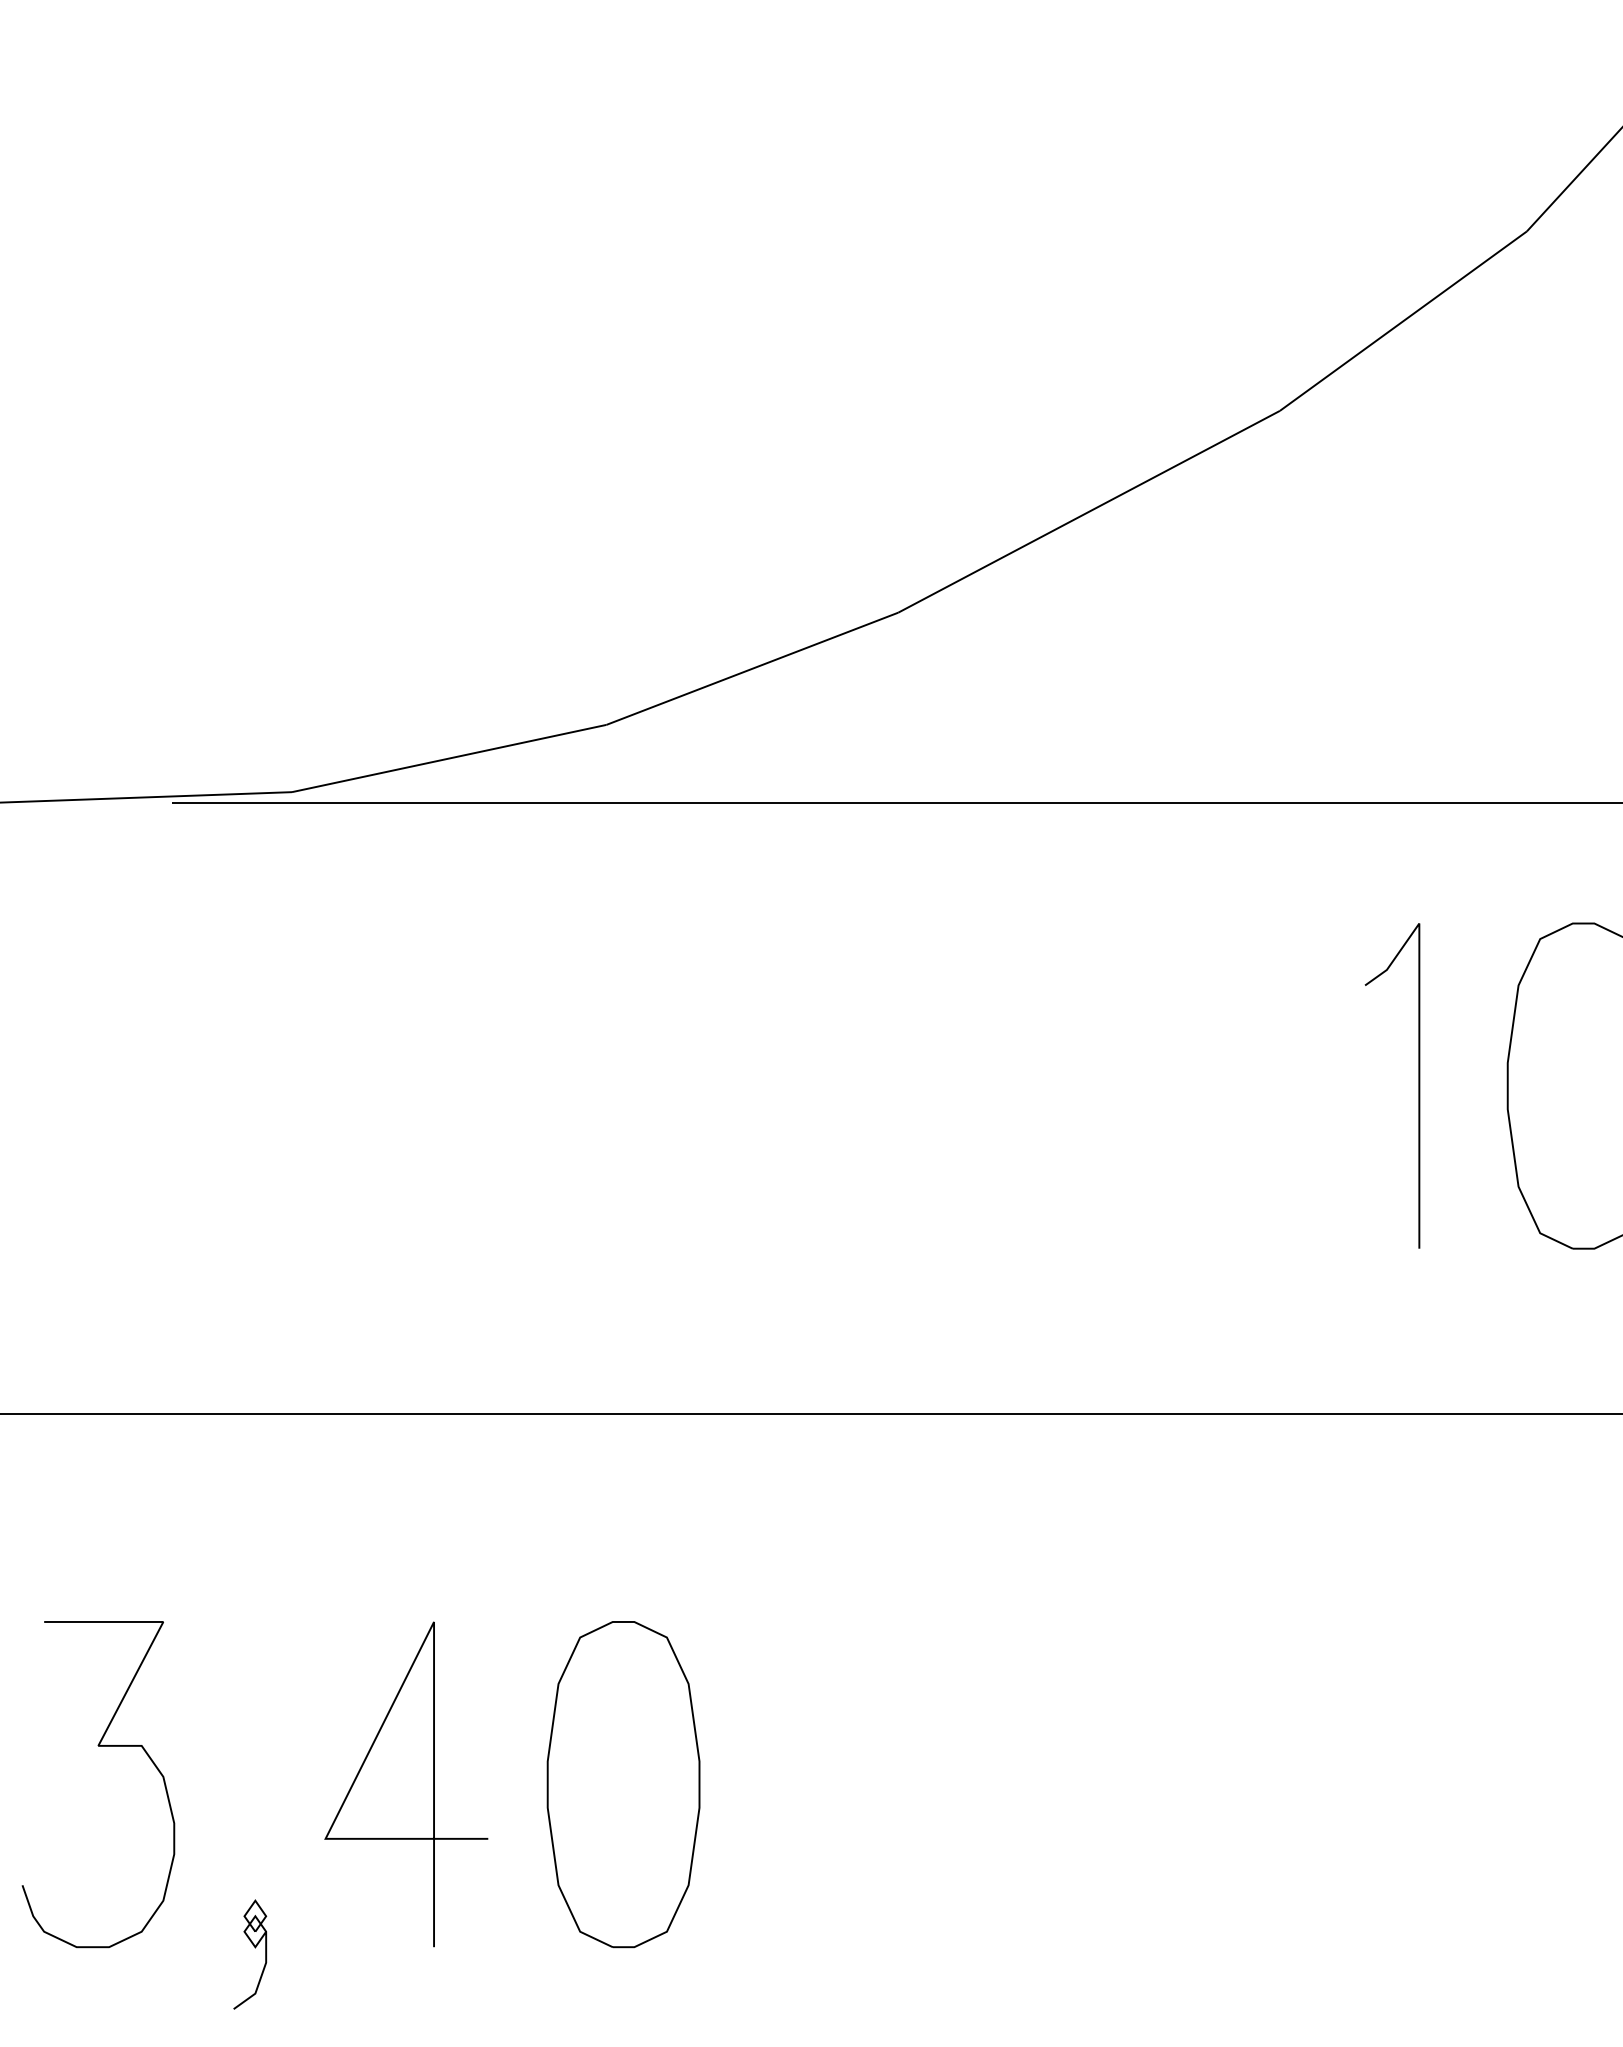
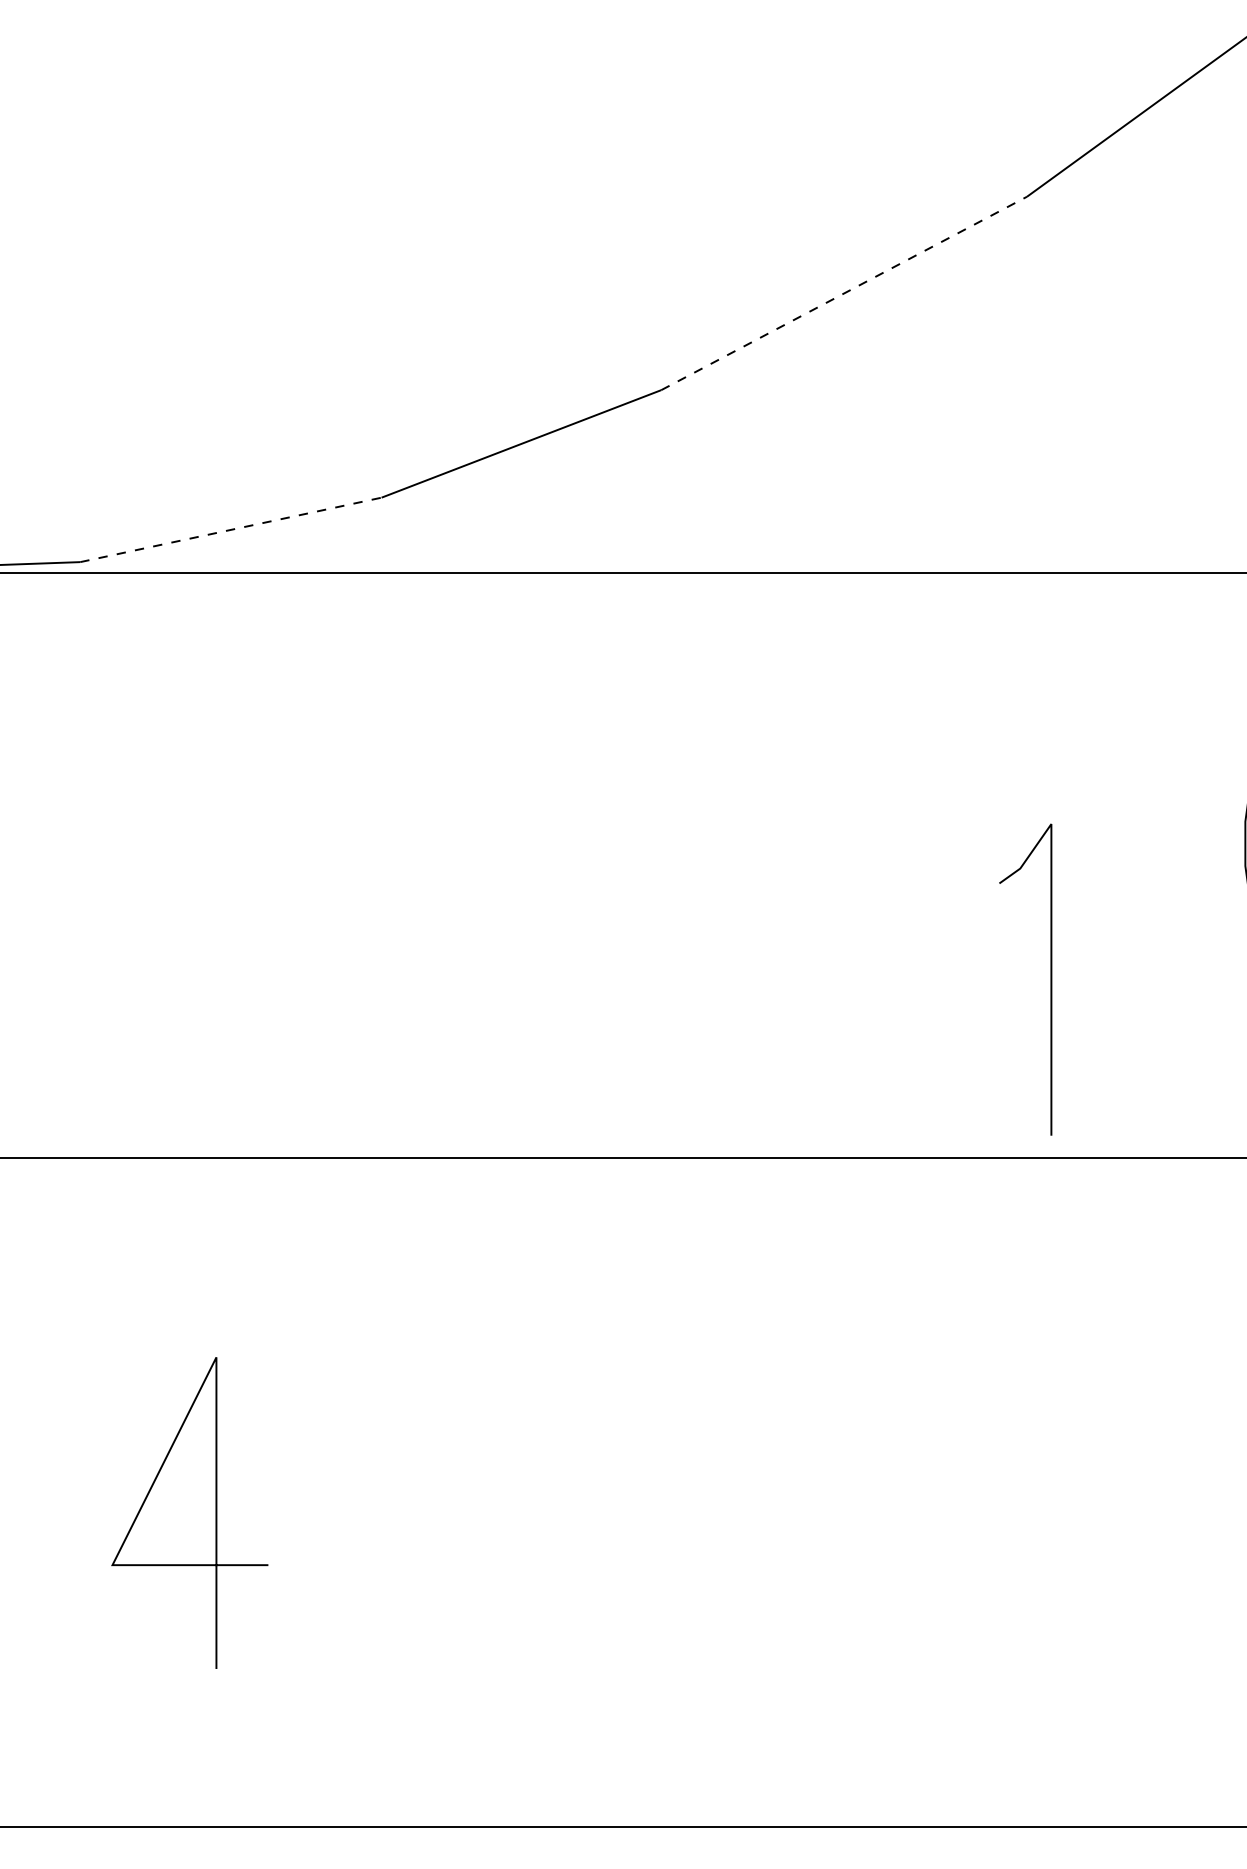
line: (1089, 511) -> (844, 293), solid -> dashed
line: (449, 758) -> (231, 529), solid -> dashed
line: (1418, 1085) -> (1050, 979), moved
part: (623, 1784) -> (397, 1513), removed
part: (255, 1948) -> (45, 1670), removed

